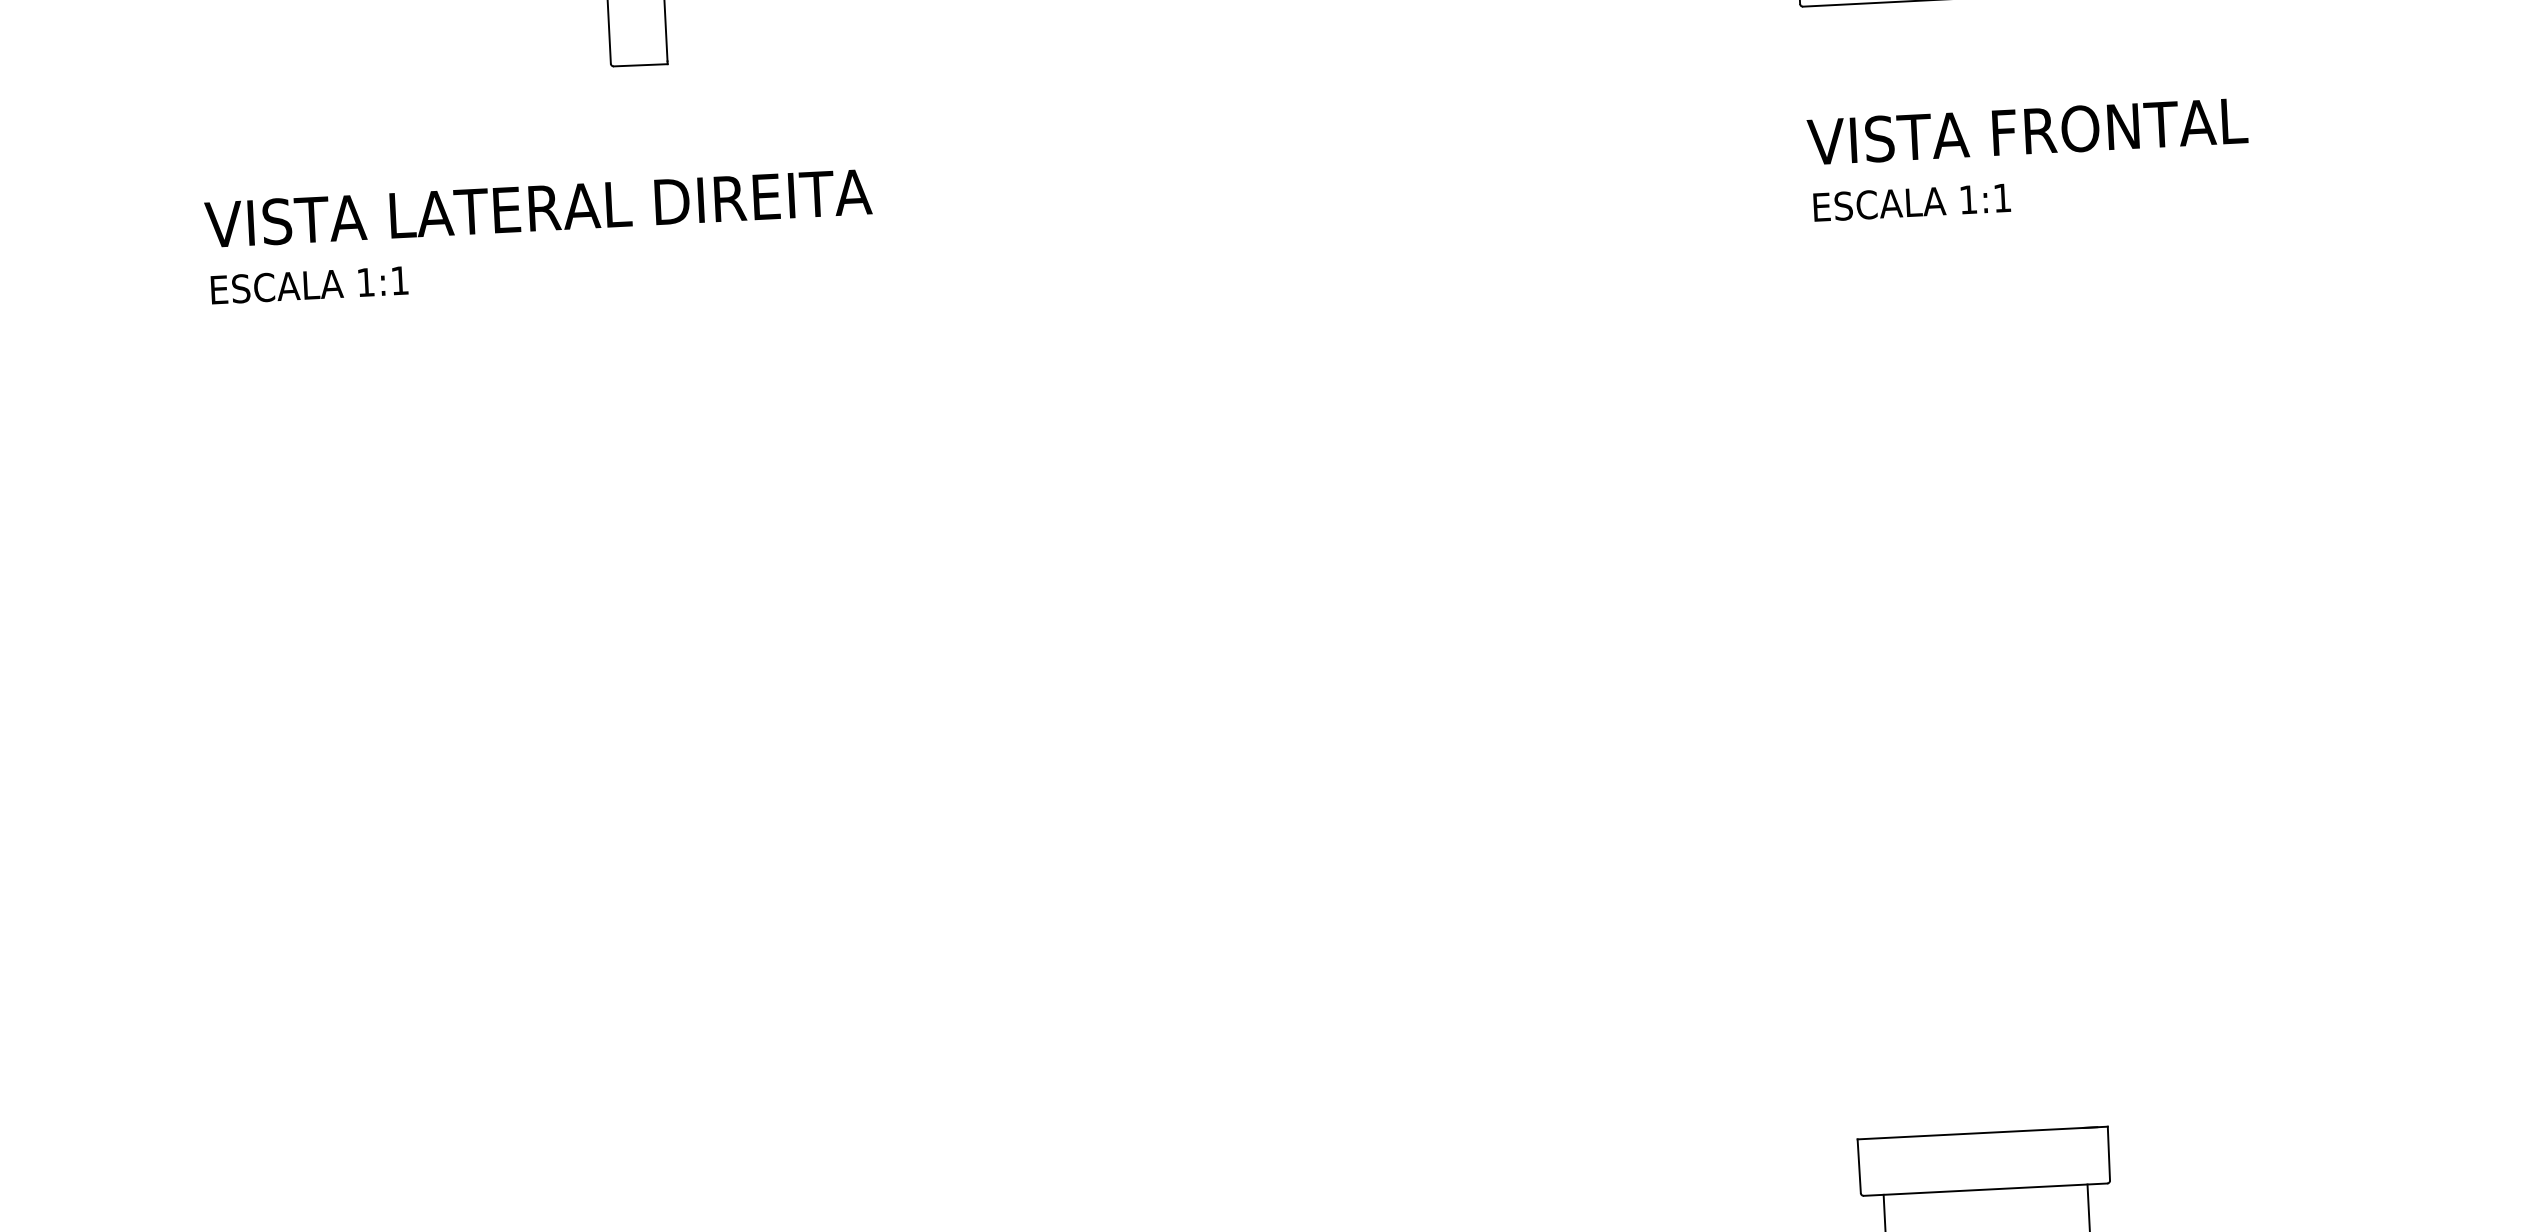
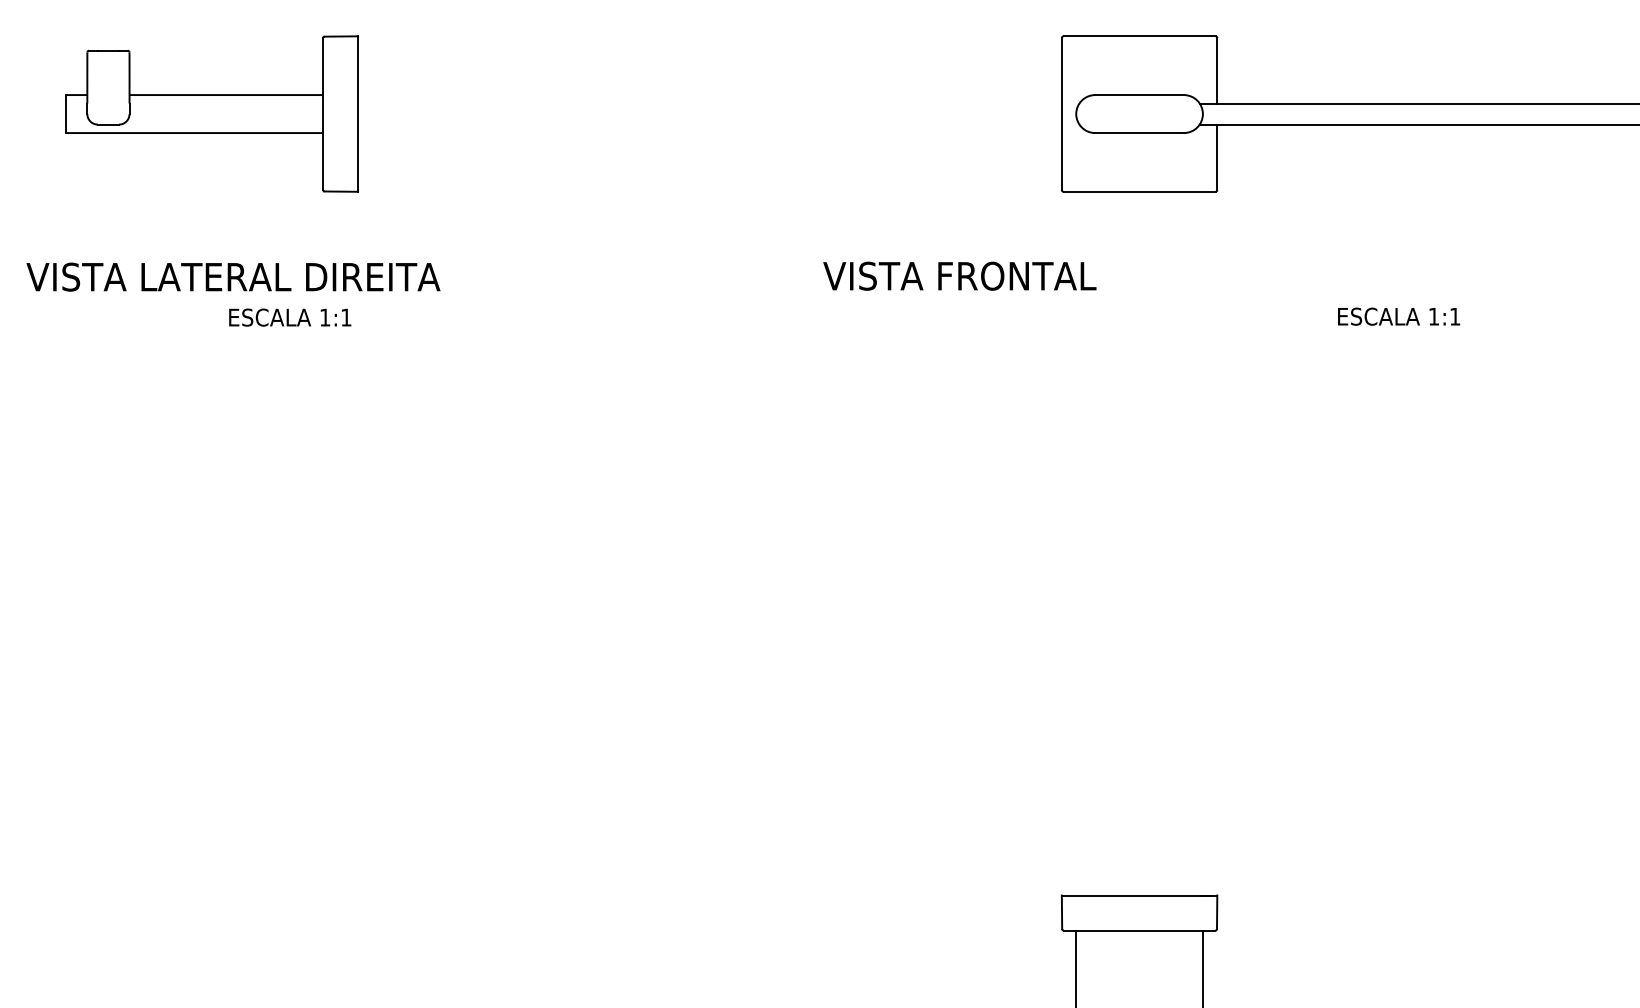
text: (2026, 130) -> (959, 275), moved
text: (1912, 202) -> (1399, 316), moved
text: (538, 207) -> (233, 276), moved
text: (310, 285) -> (290, 317), moved

